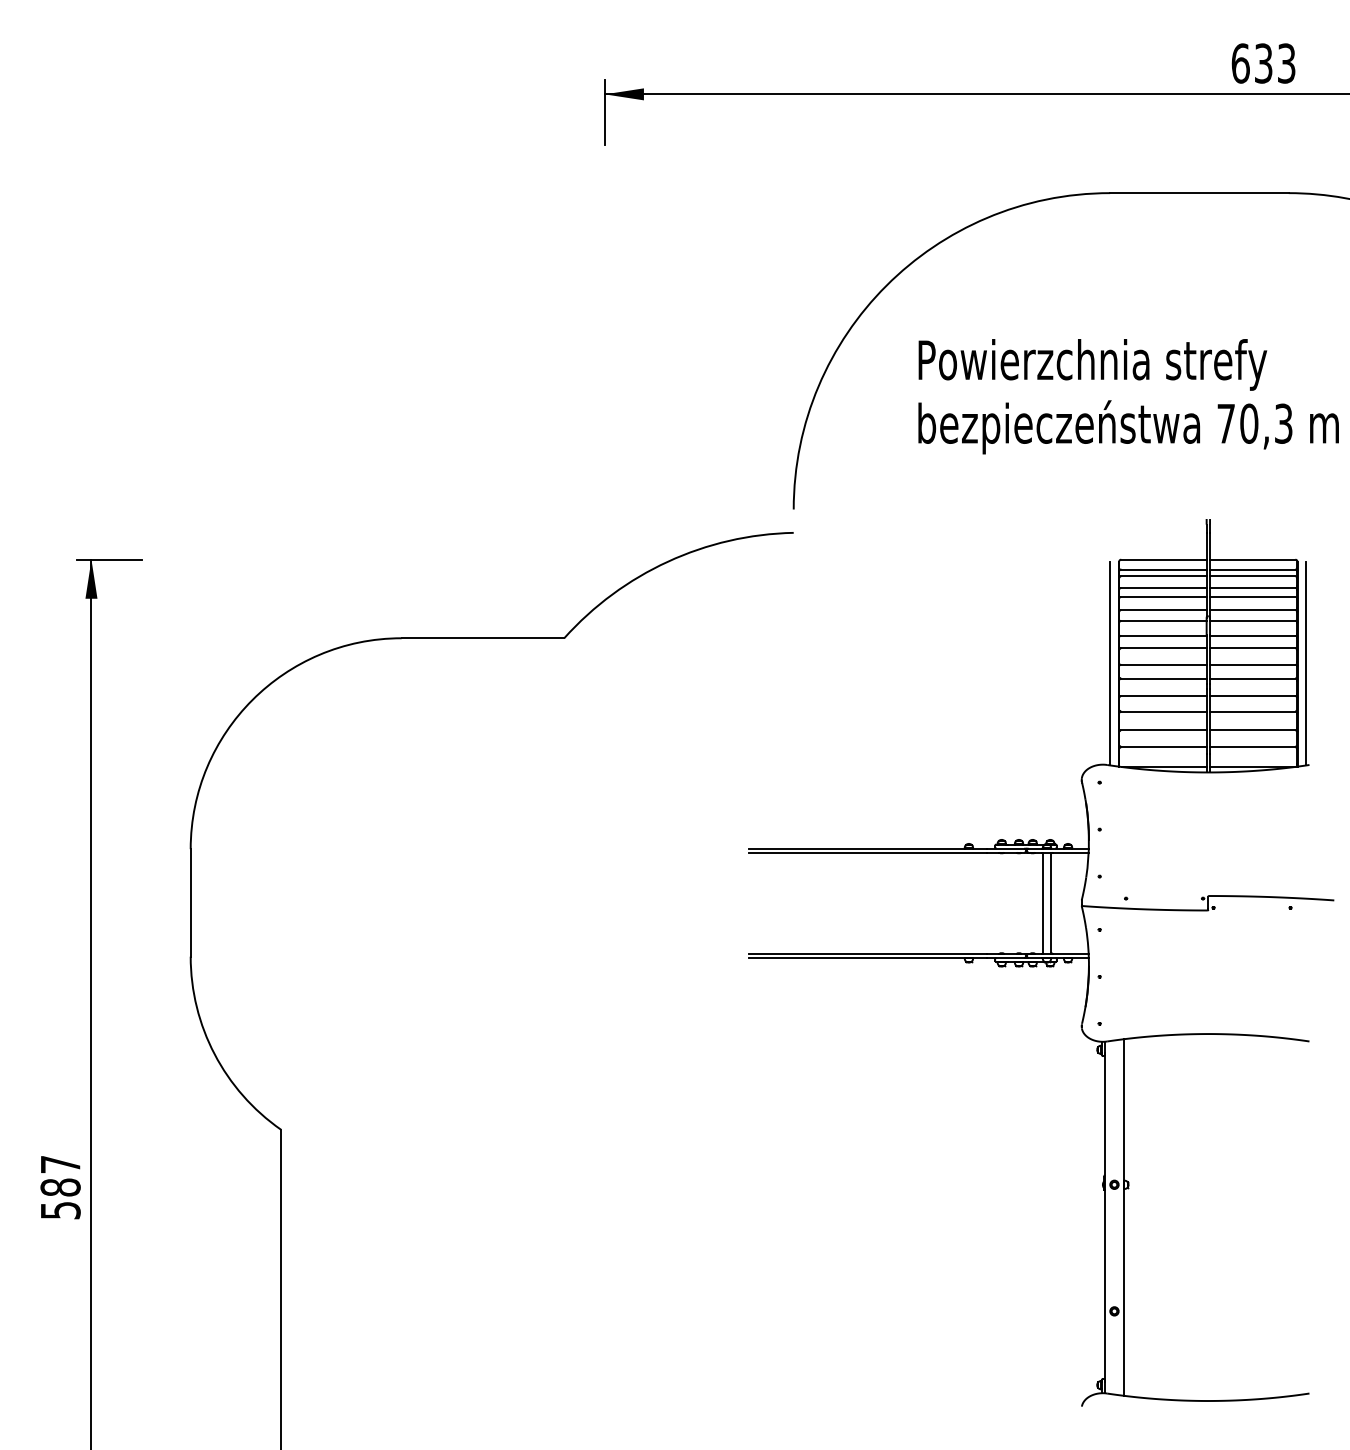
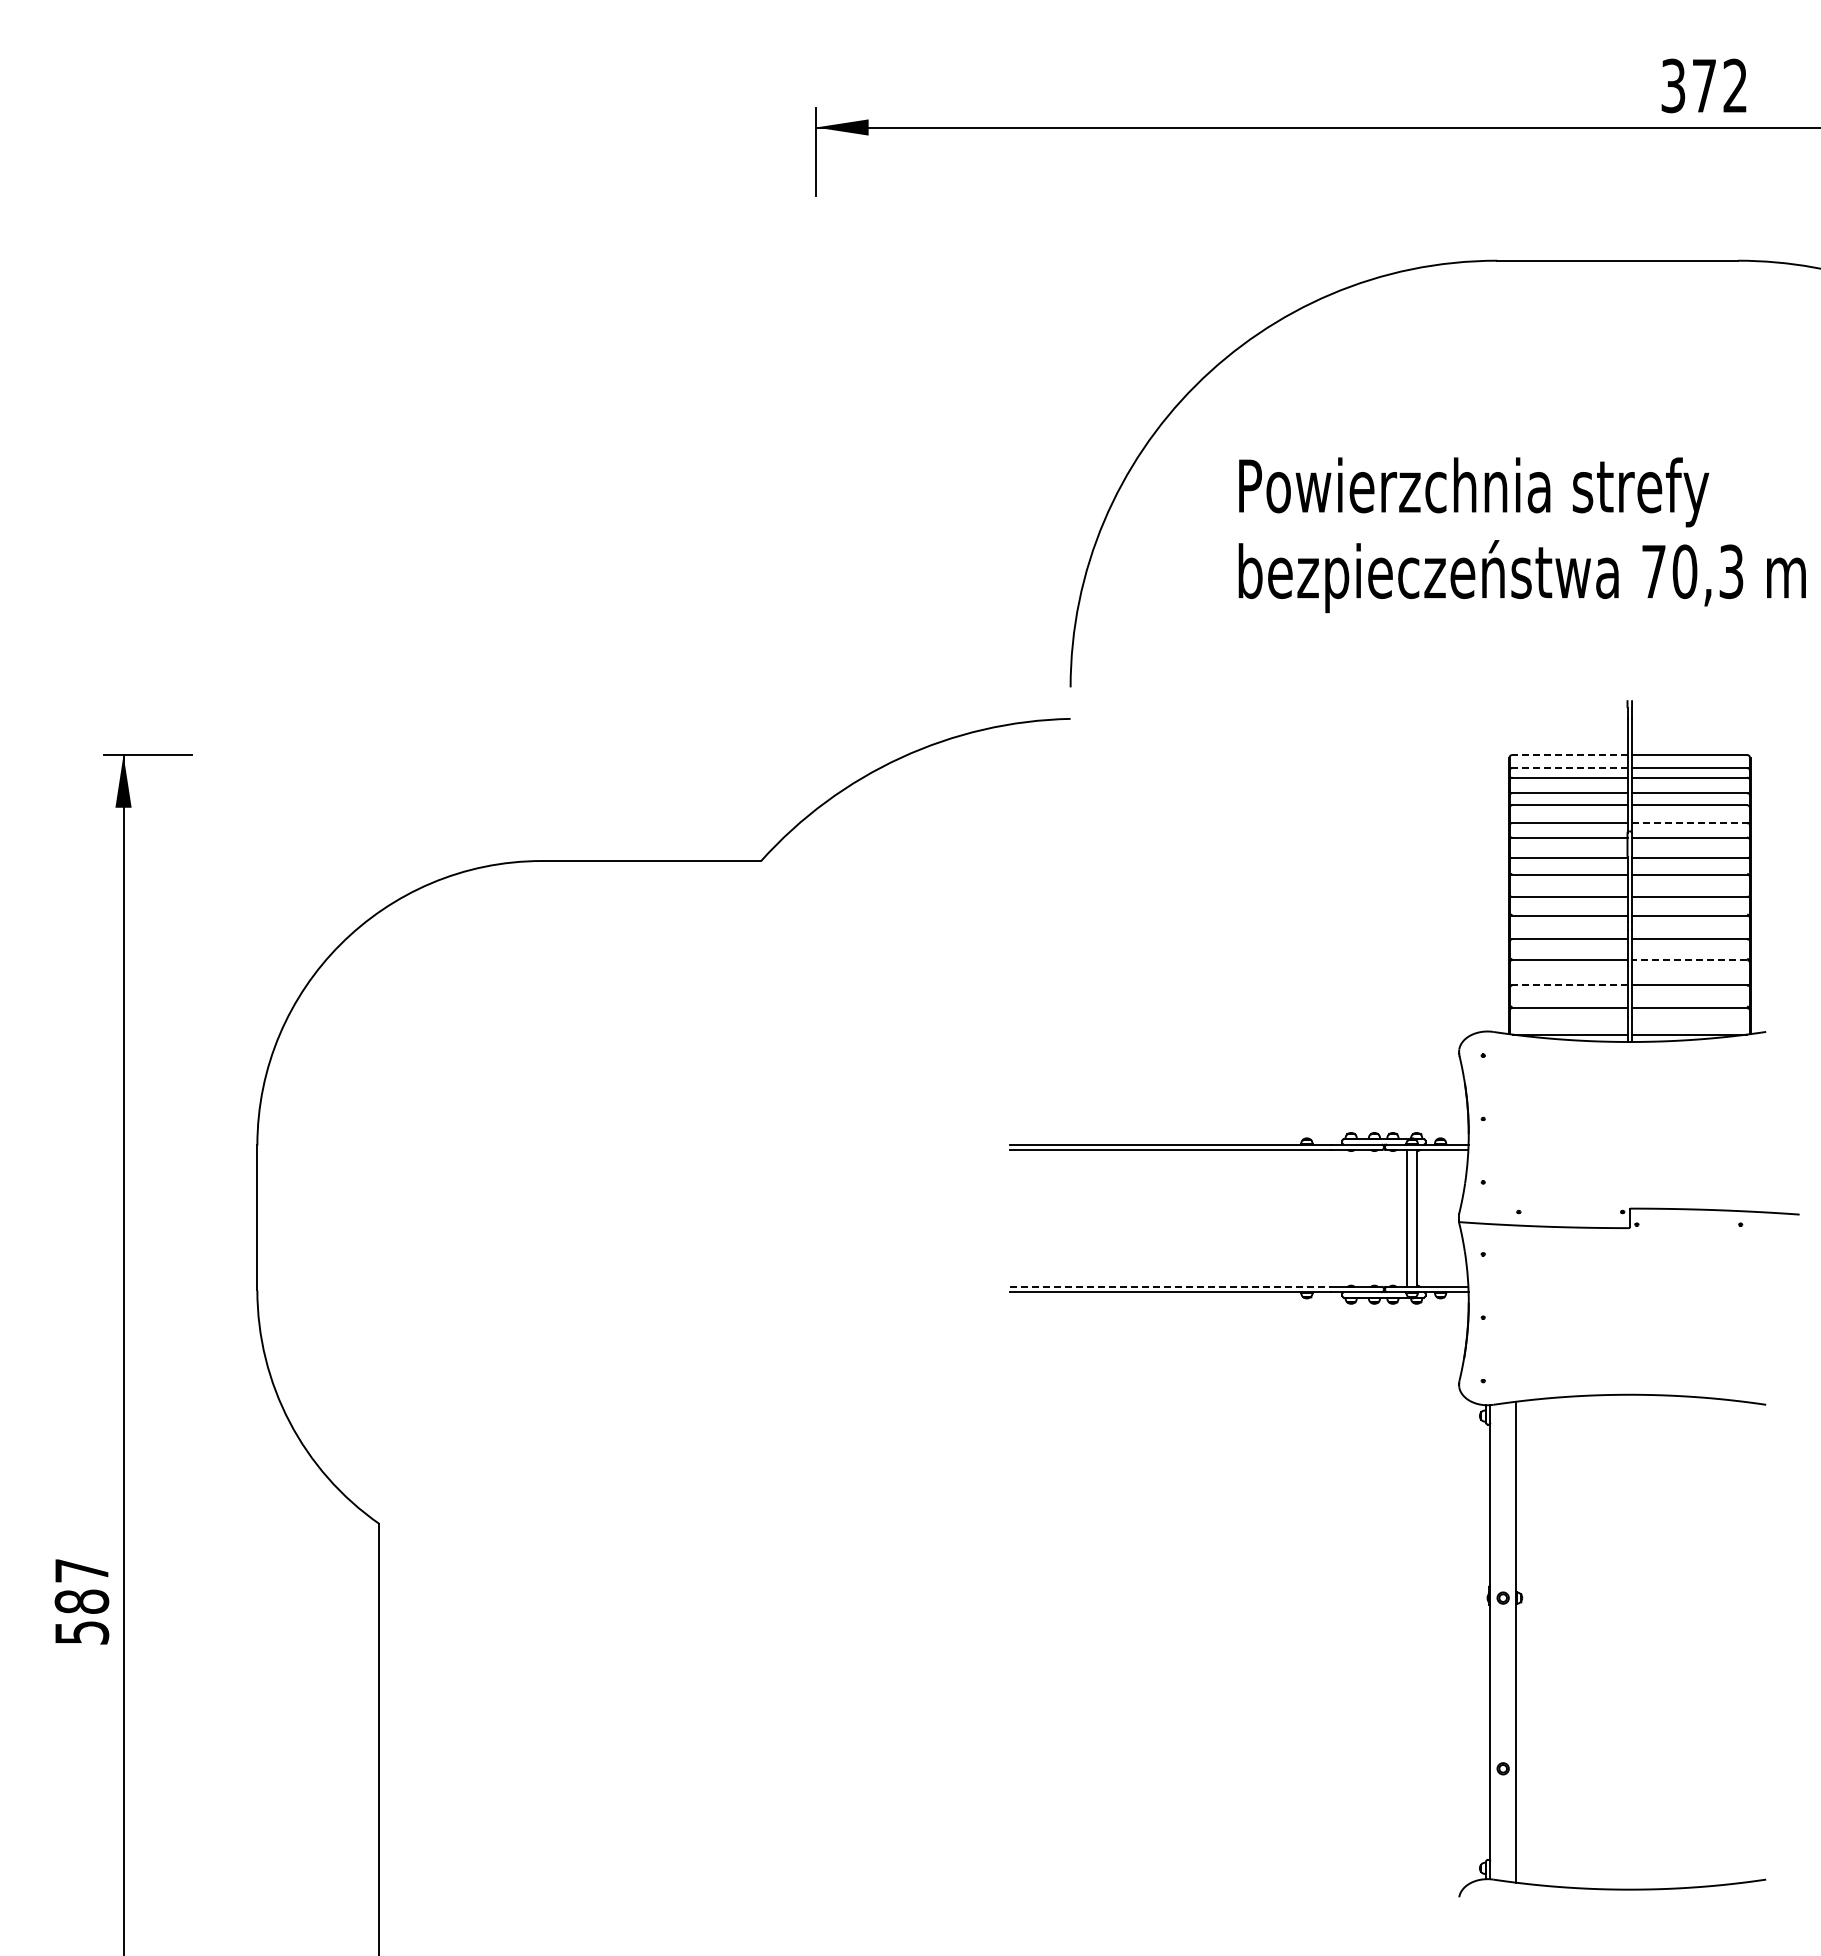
text: (1263, 63) -> (1704, 85), 633 -> 372
line: (1163, 560) -> (1569, 755), solid -> dashed
line: (1162, 569) -> (1568, 768), solid -> dashed
line: (1252, 610) -> (1689, 823), solid -> dashed
line: (1110, 663) -> (1497, 894), removed
line: (1306, 663) -> (1762, 894), removed
line: (1252, 712) -> (1689, 960), solid -> dashed
line: (1162, 730) -> (1568, 985), solid -> dashed
line: (868, 953) -> (1171, 1286), solid -> dashed

